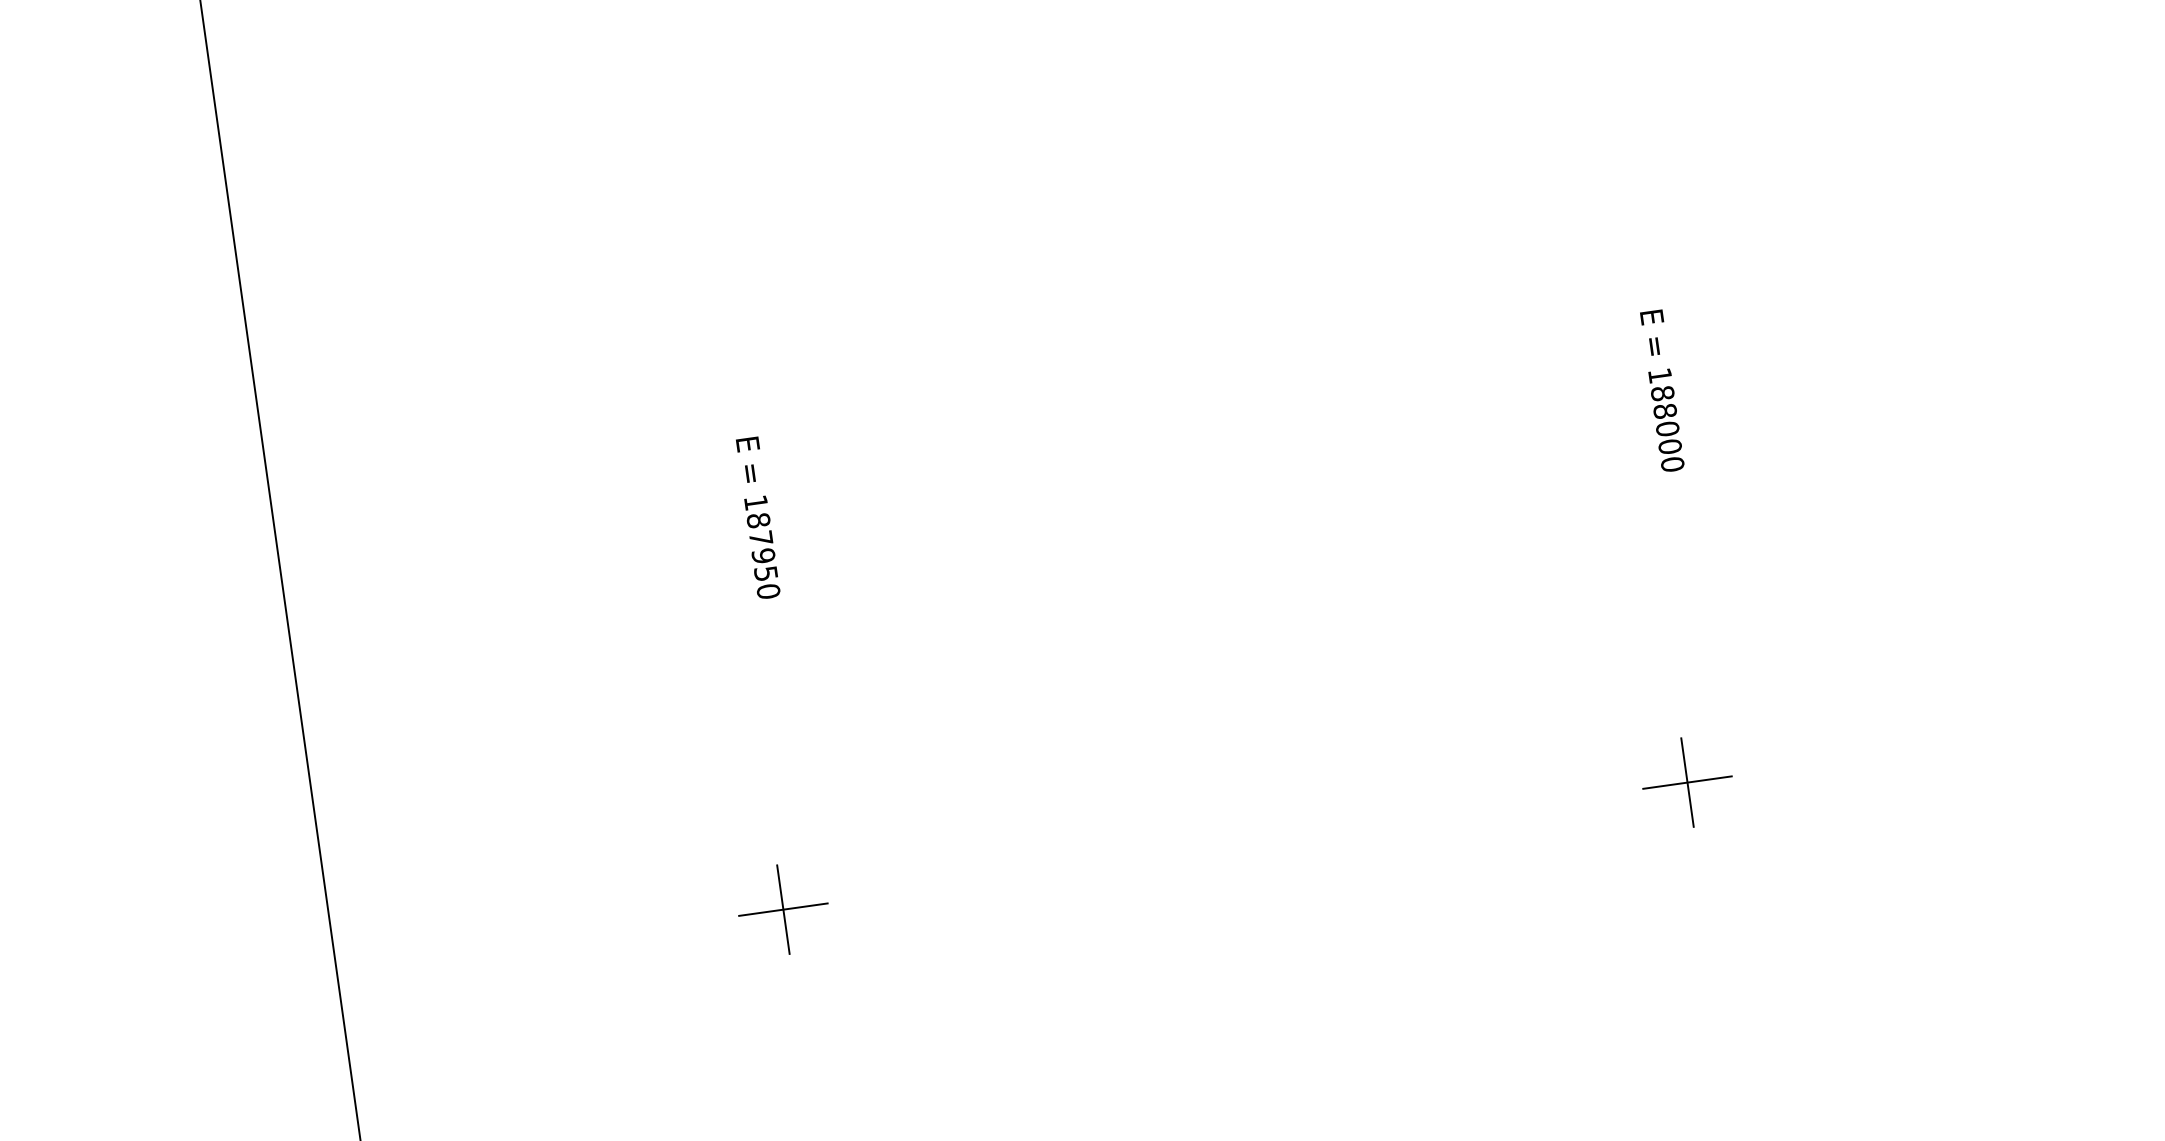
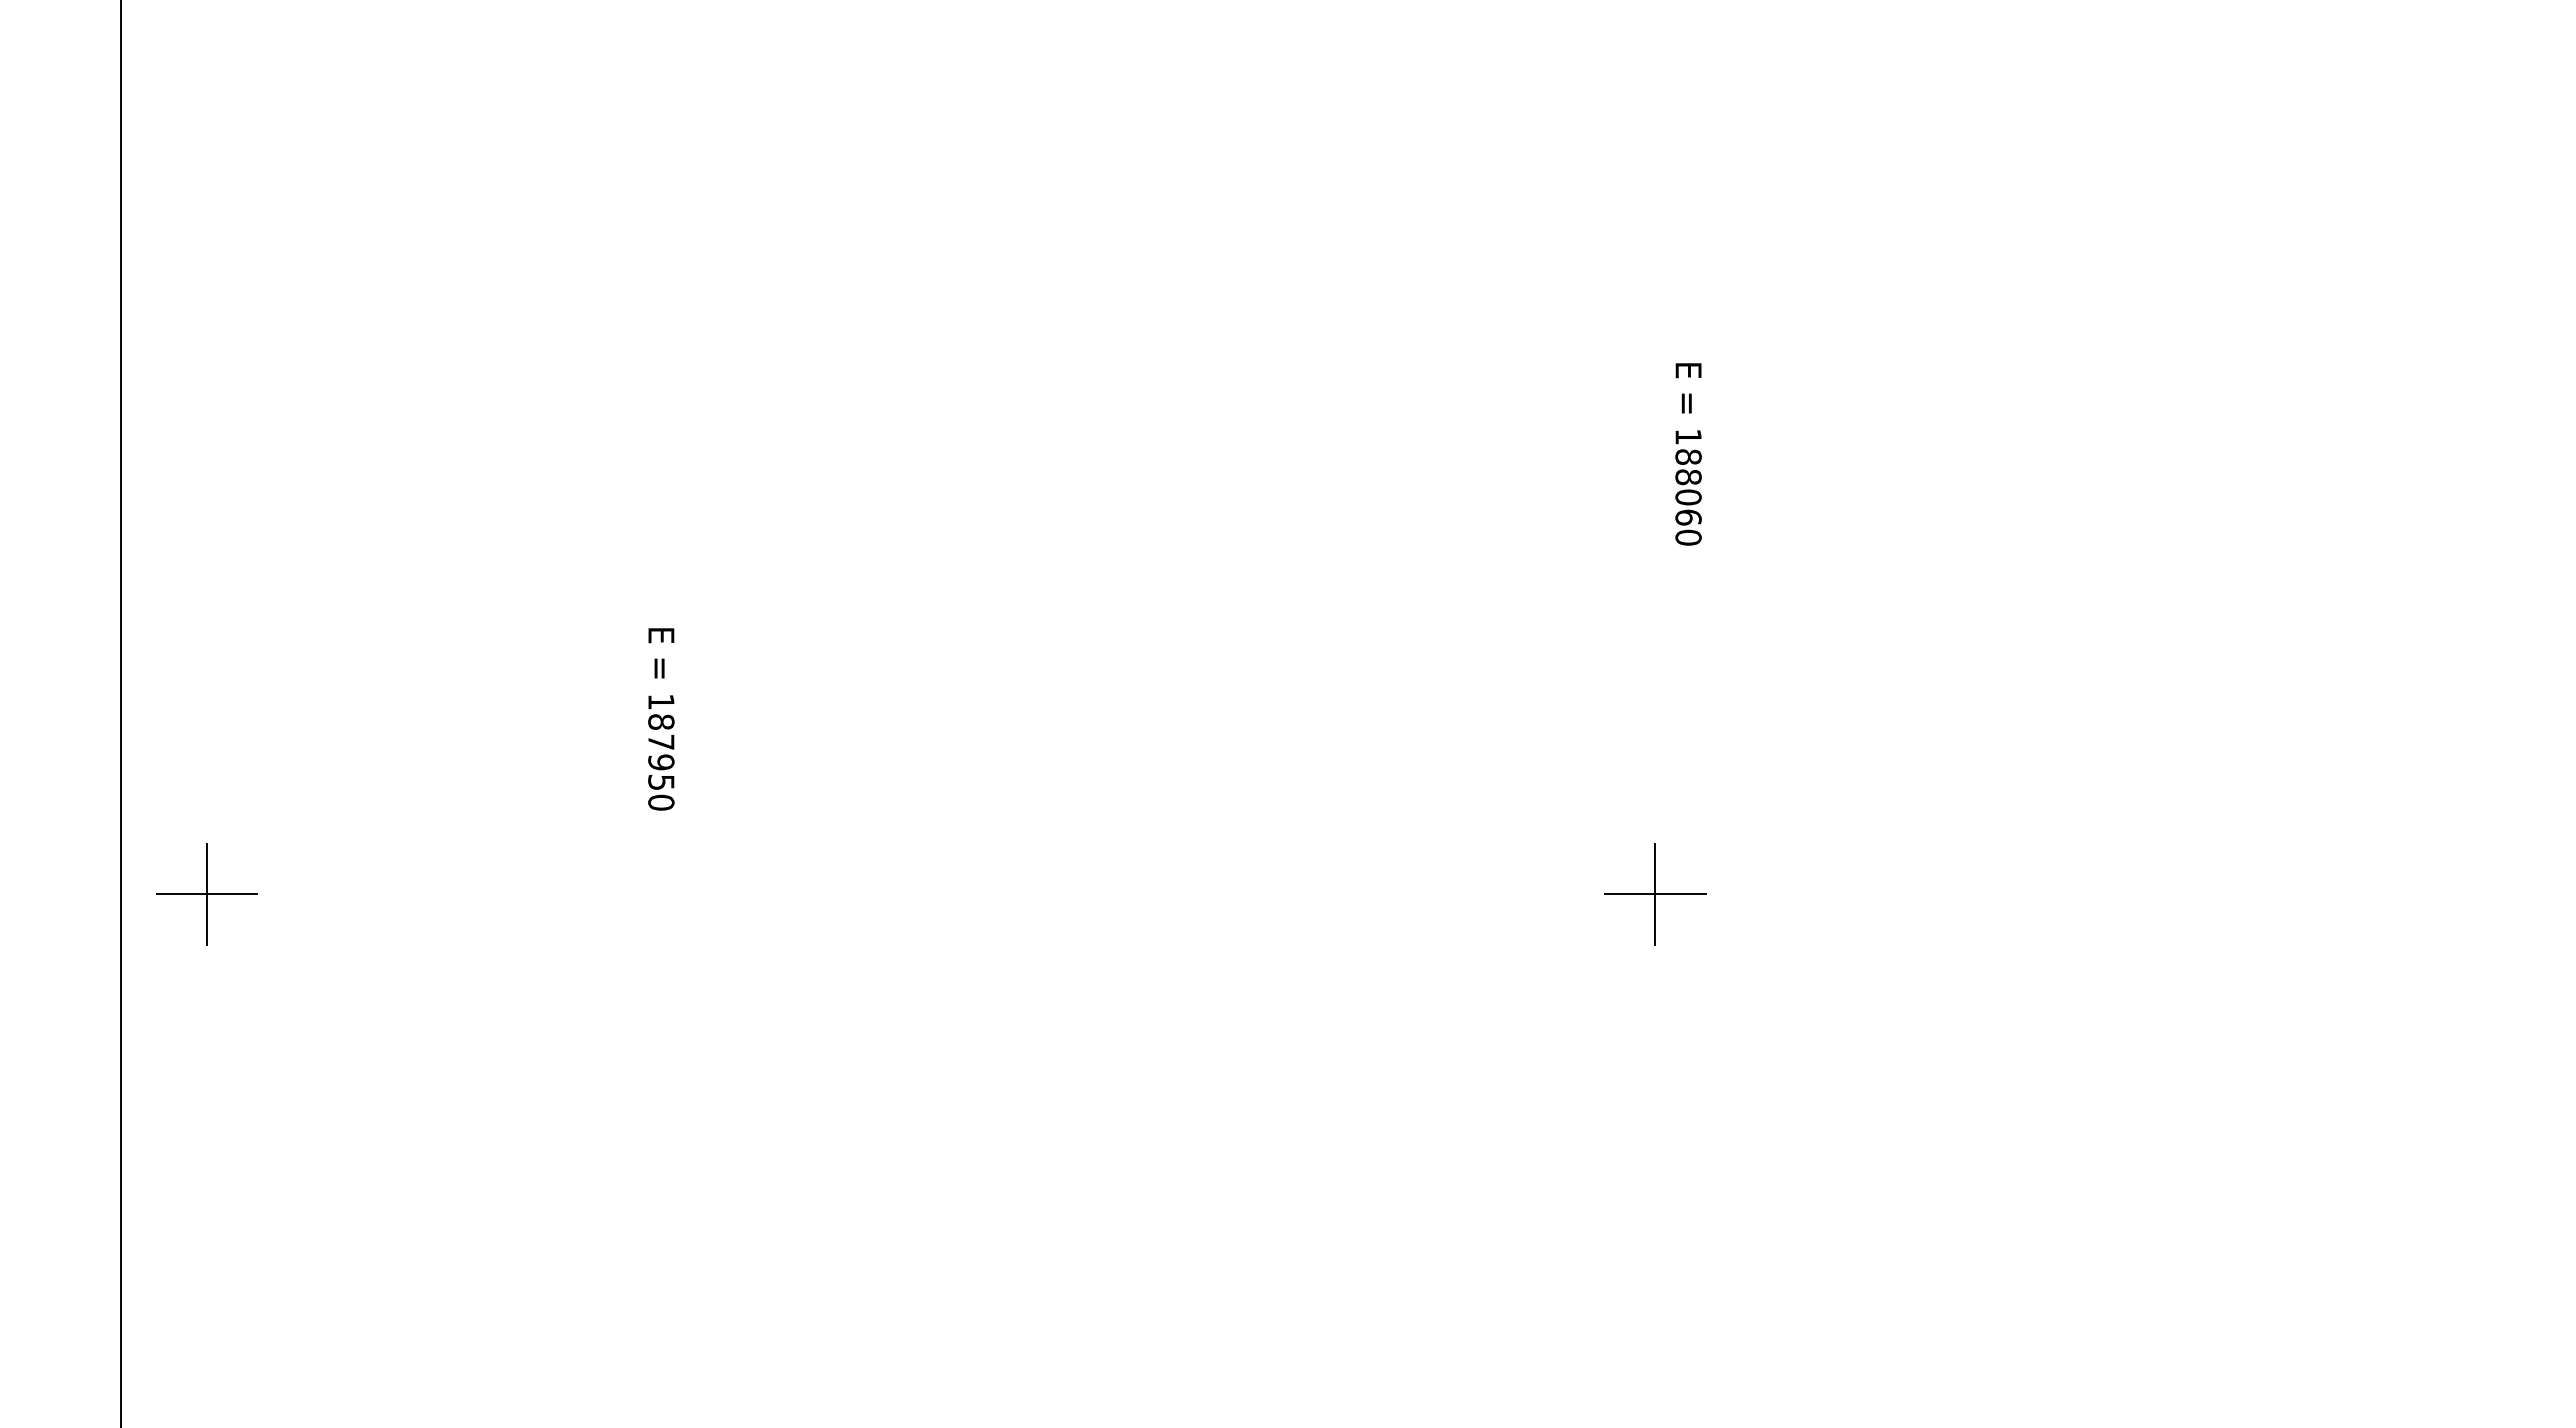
text: (1670, 446) -> (1688, 517), 188000 -> 188060
text: (758, 518) -> (661, 719), moved
part: (782, 909) -> (206, 894), moved

